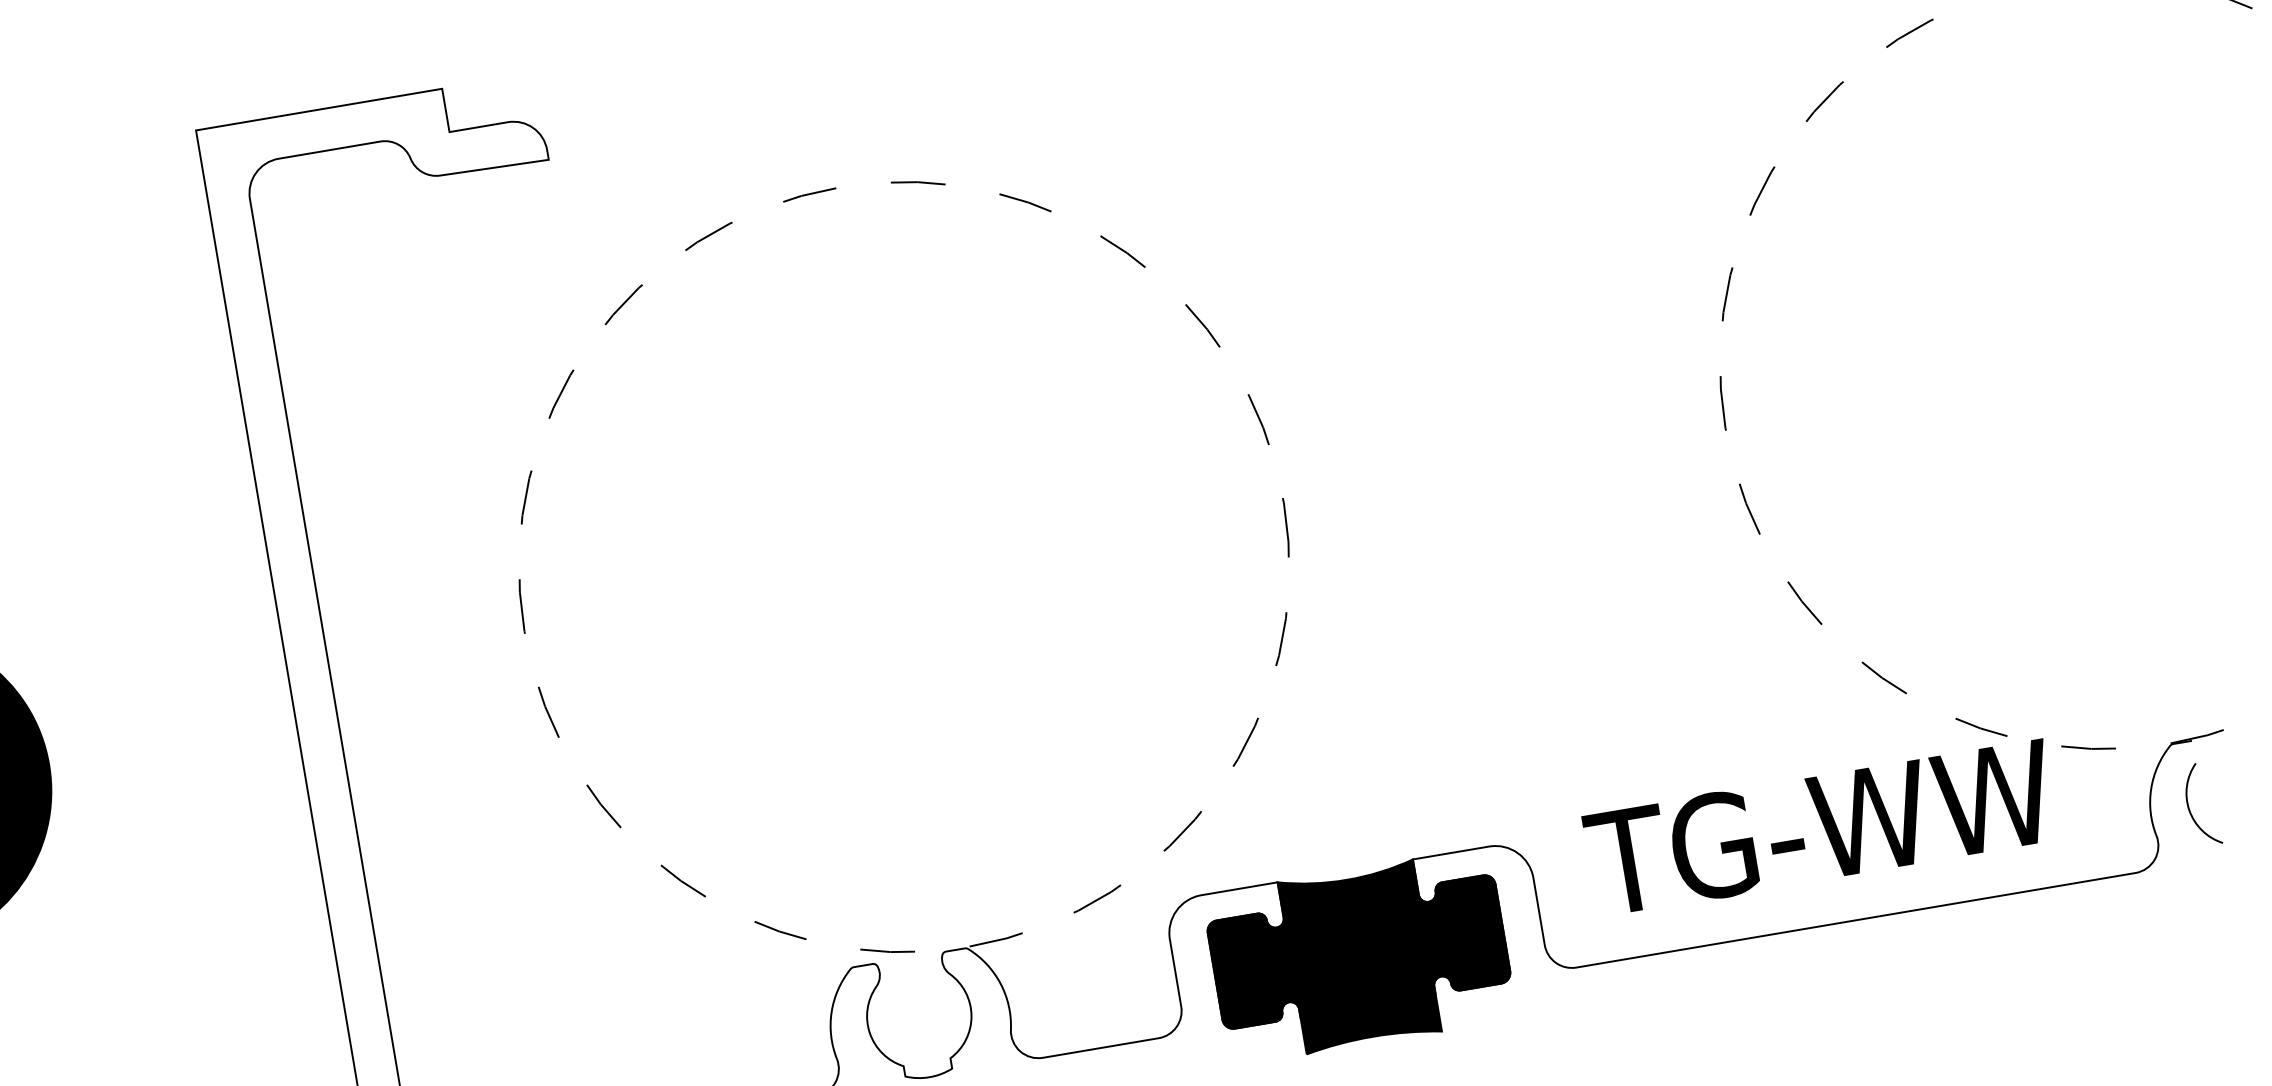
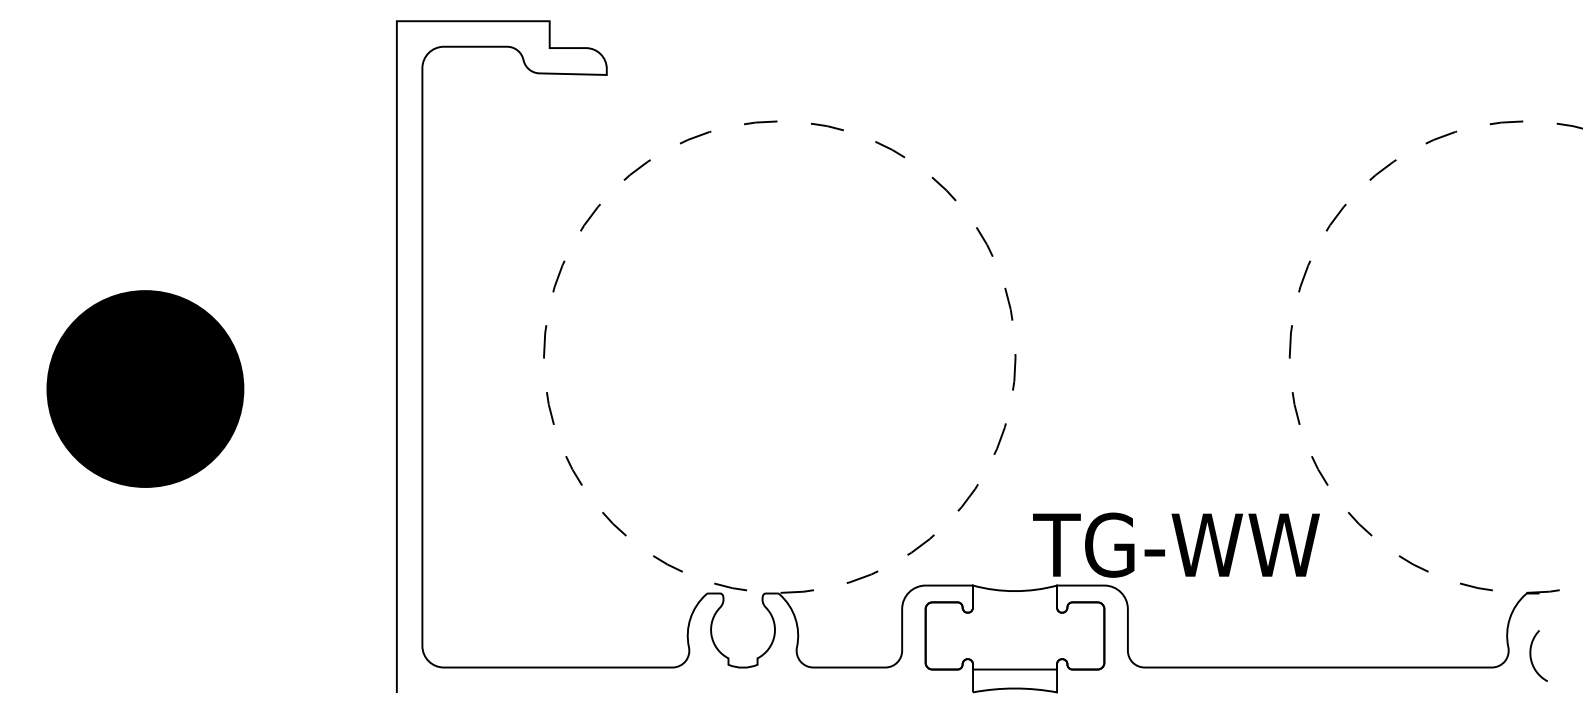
curve: (2189, 805) -> (1531, 655), moved
text: (1820, 826) -> (1176, 544), moved
fill: (1358, 956) -> (1014, 638), removed

